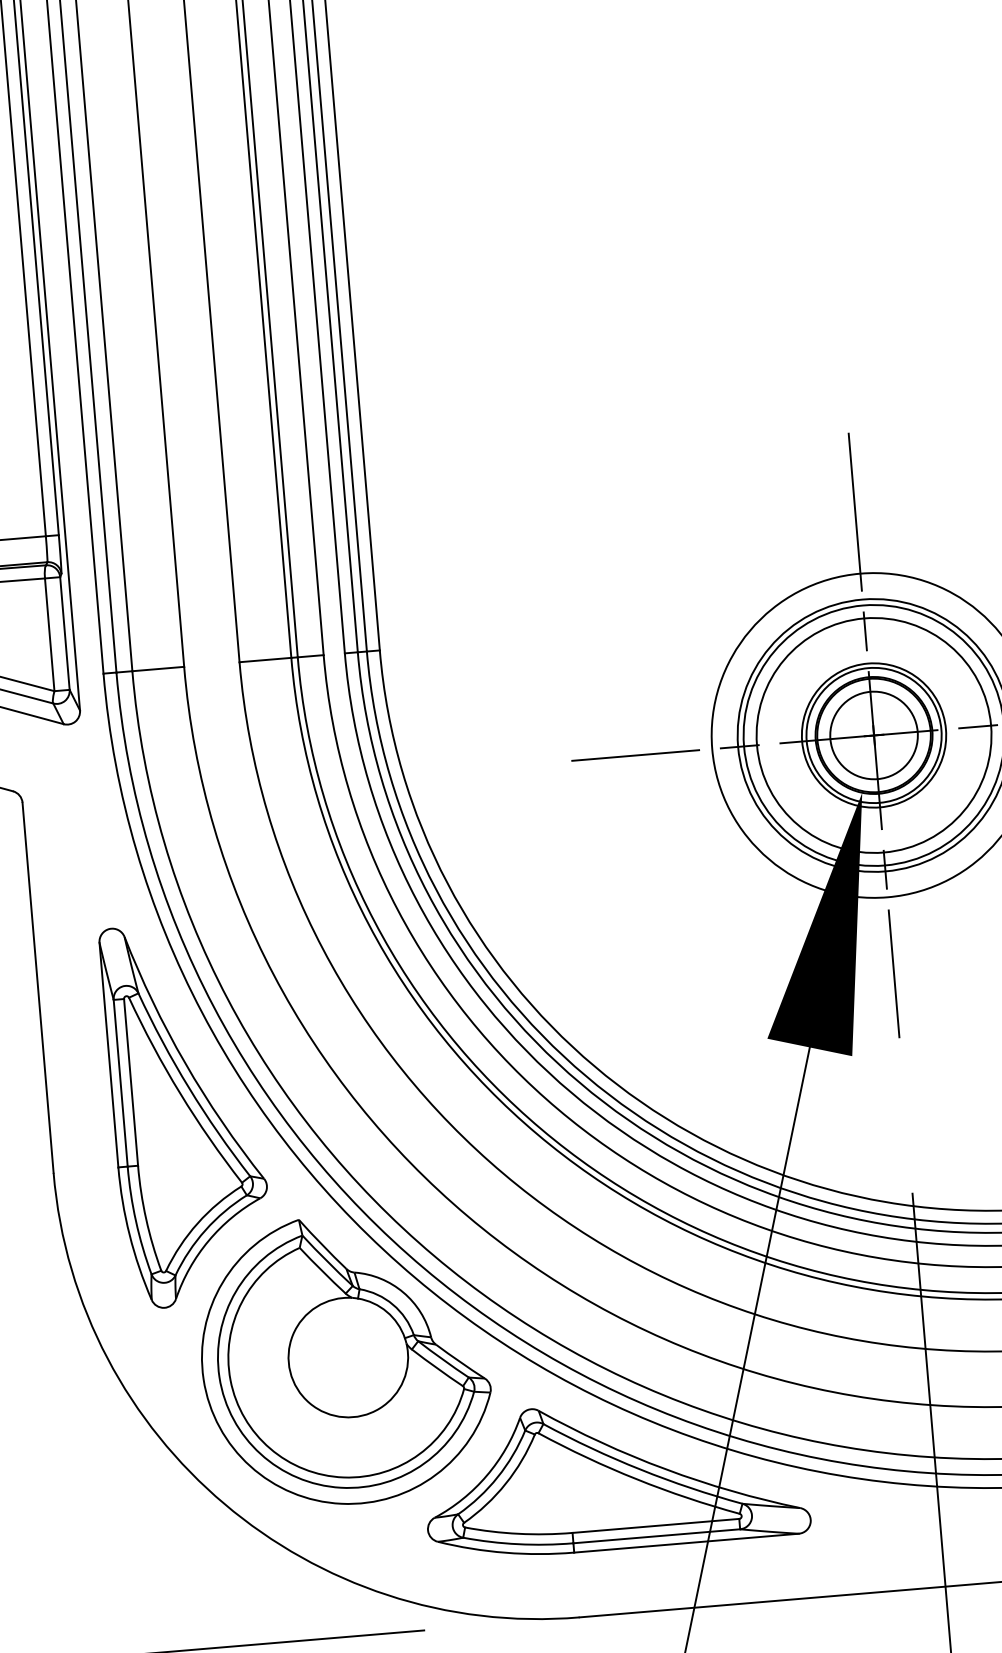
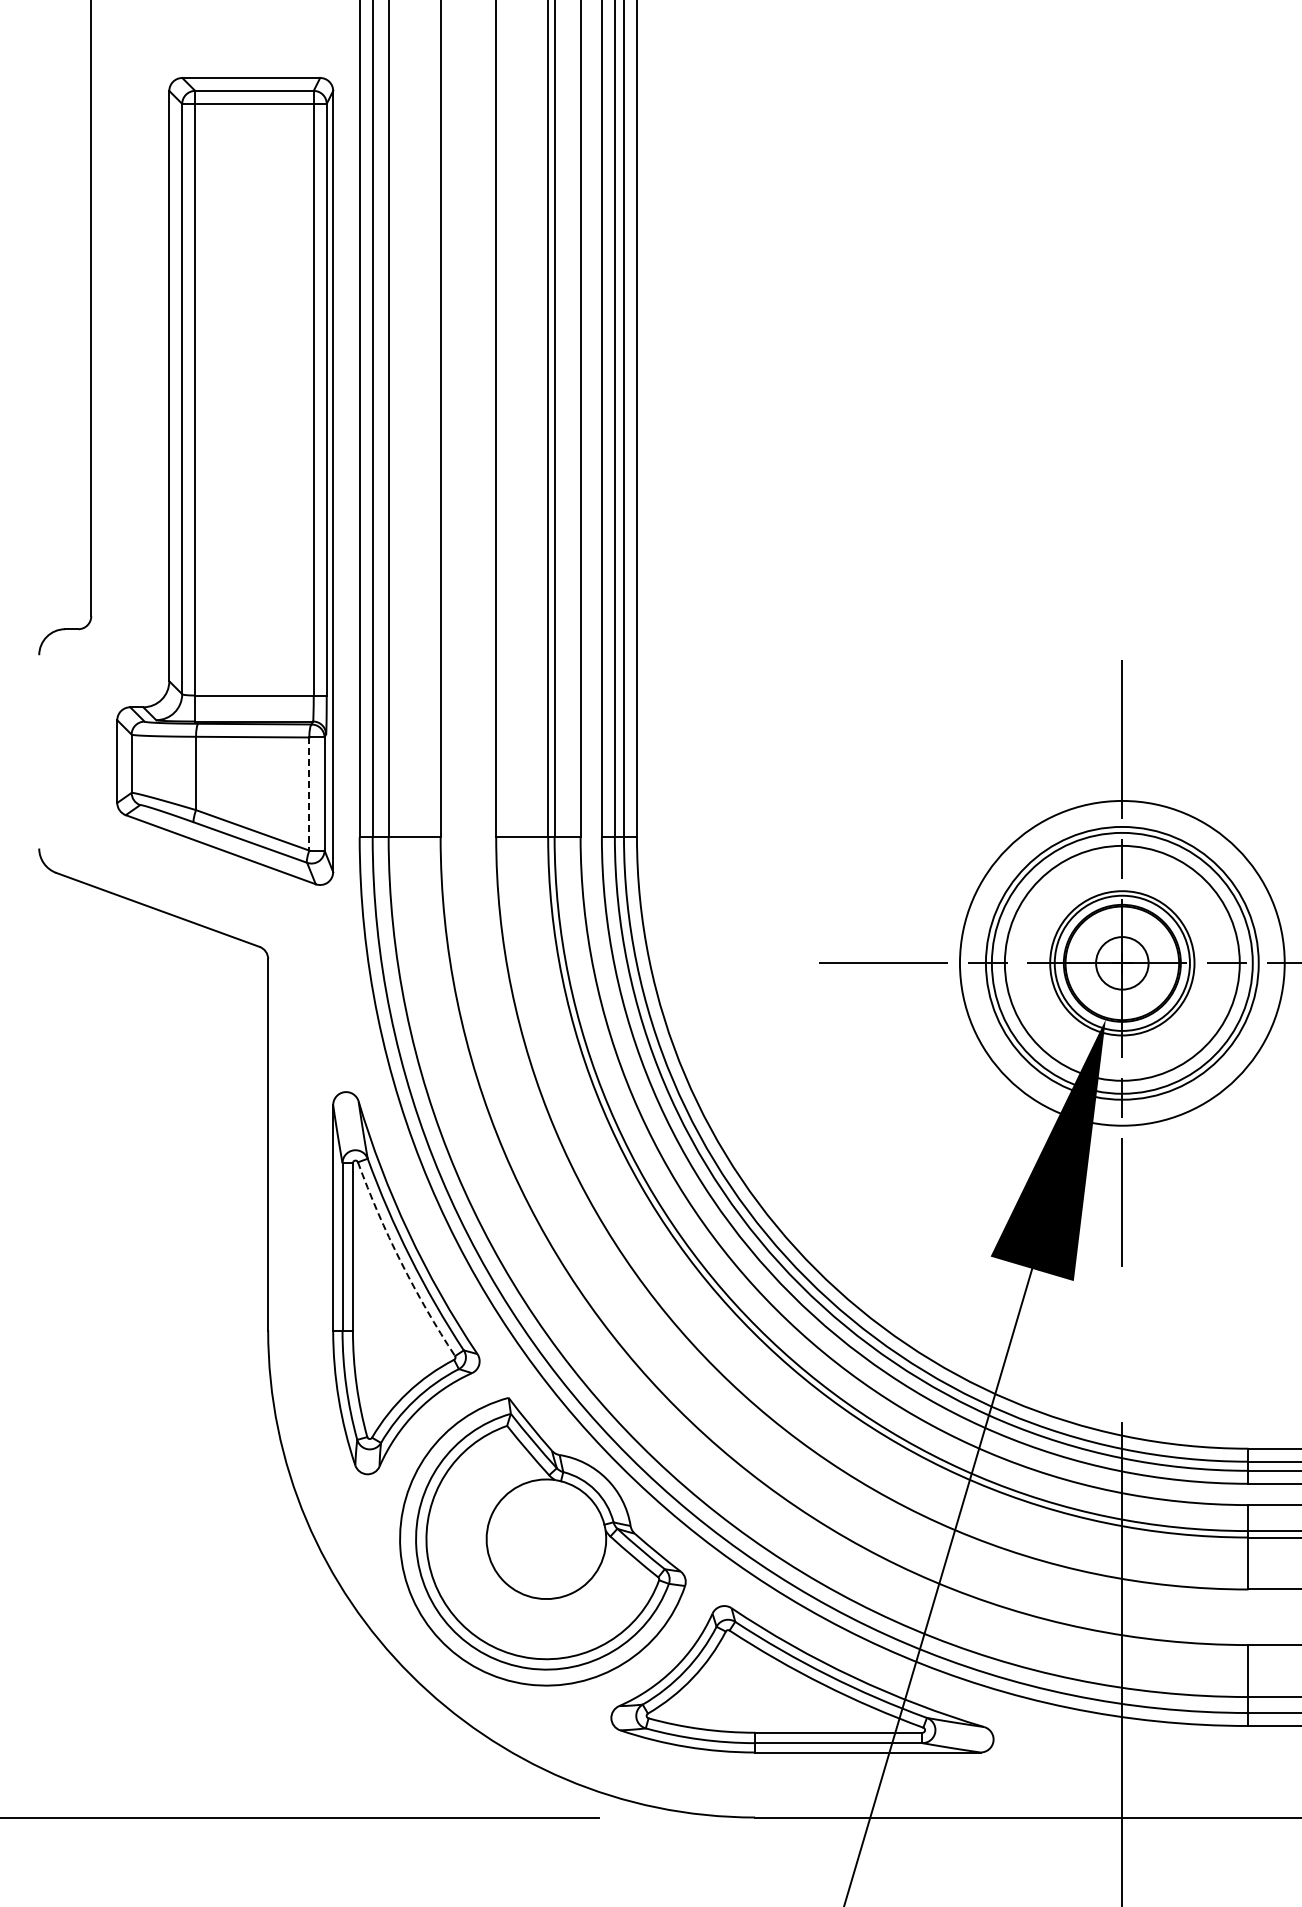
line: (49, 635) -> (309, 794), solid -> dashed
circle: (874, 735) -> (1122, 963), size x0.6
arc: (179, 1093) -> (400, 1262), solid -> dashed

